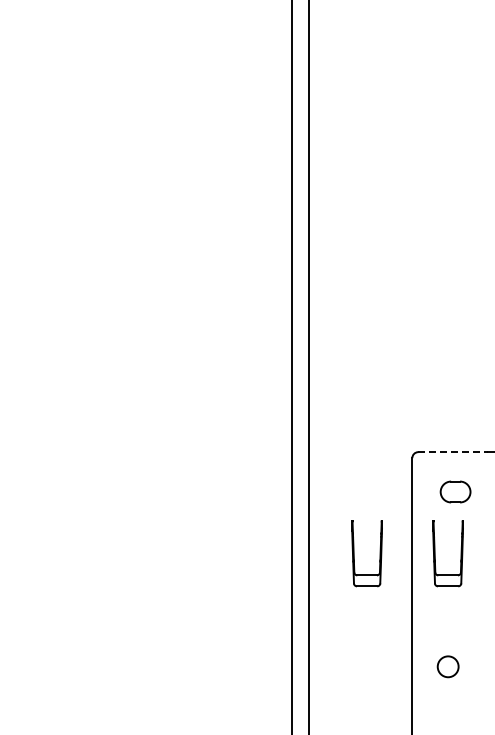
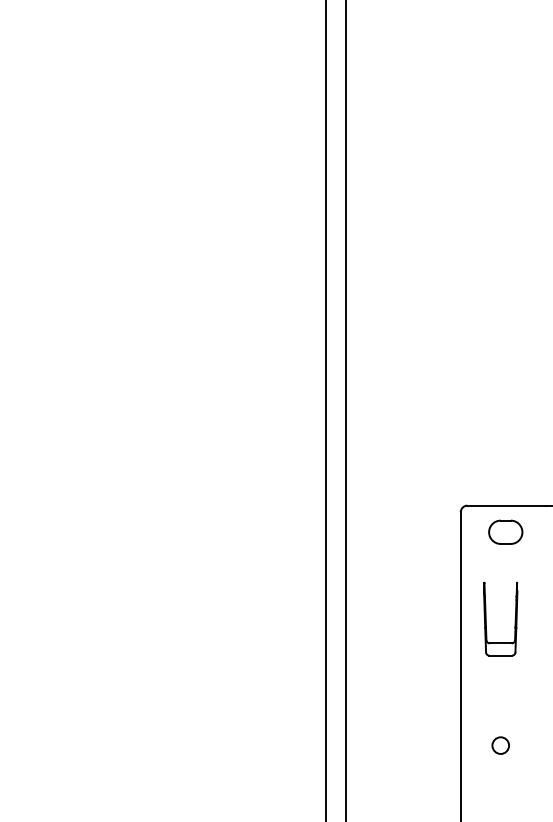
line: (453, 452) -> (506, 506), dashed -> solid
part: (455, 491) -> (505, 531), moved
part: (354, 553) -> (396, 618), removed
circle: (447, 666) -> (500, 745), size x0.71

